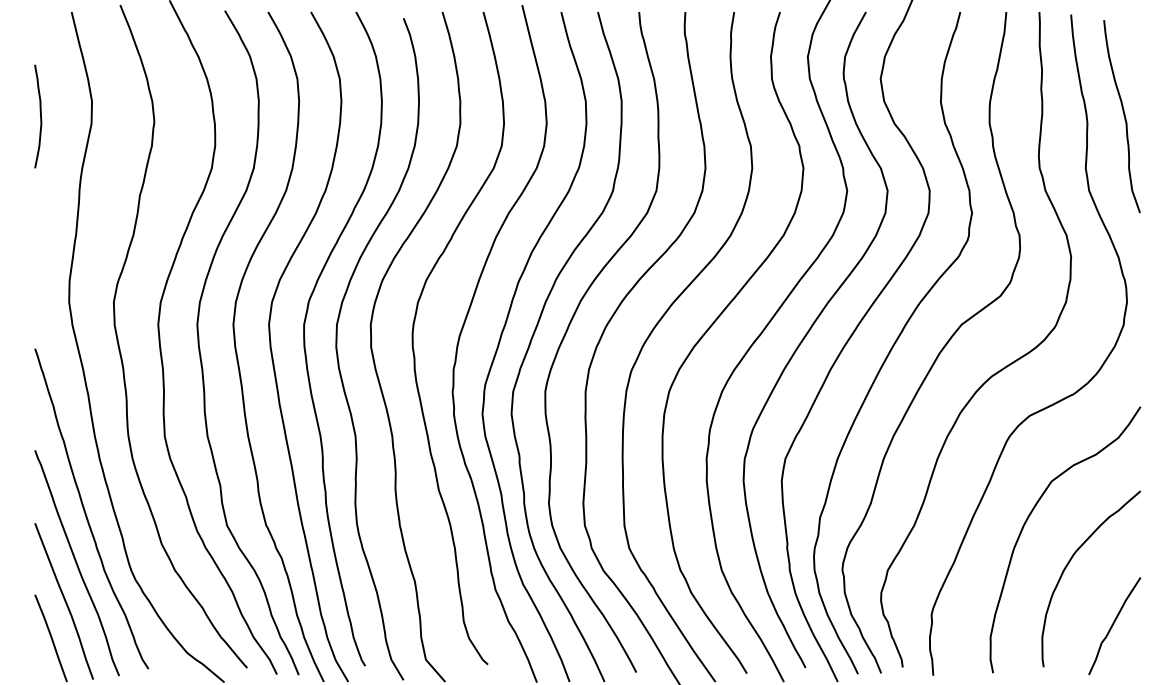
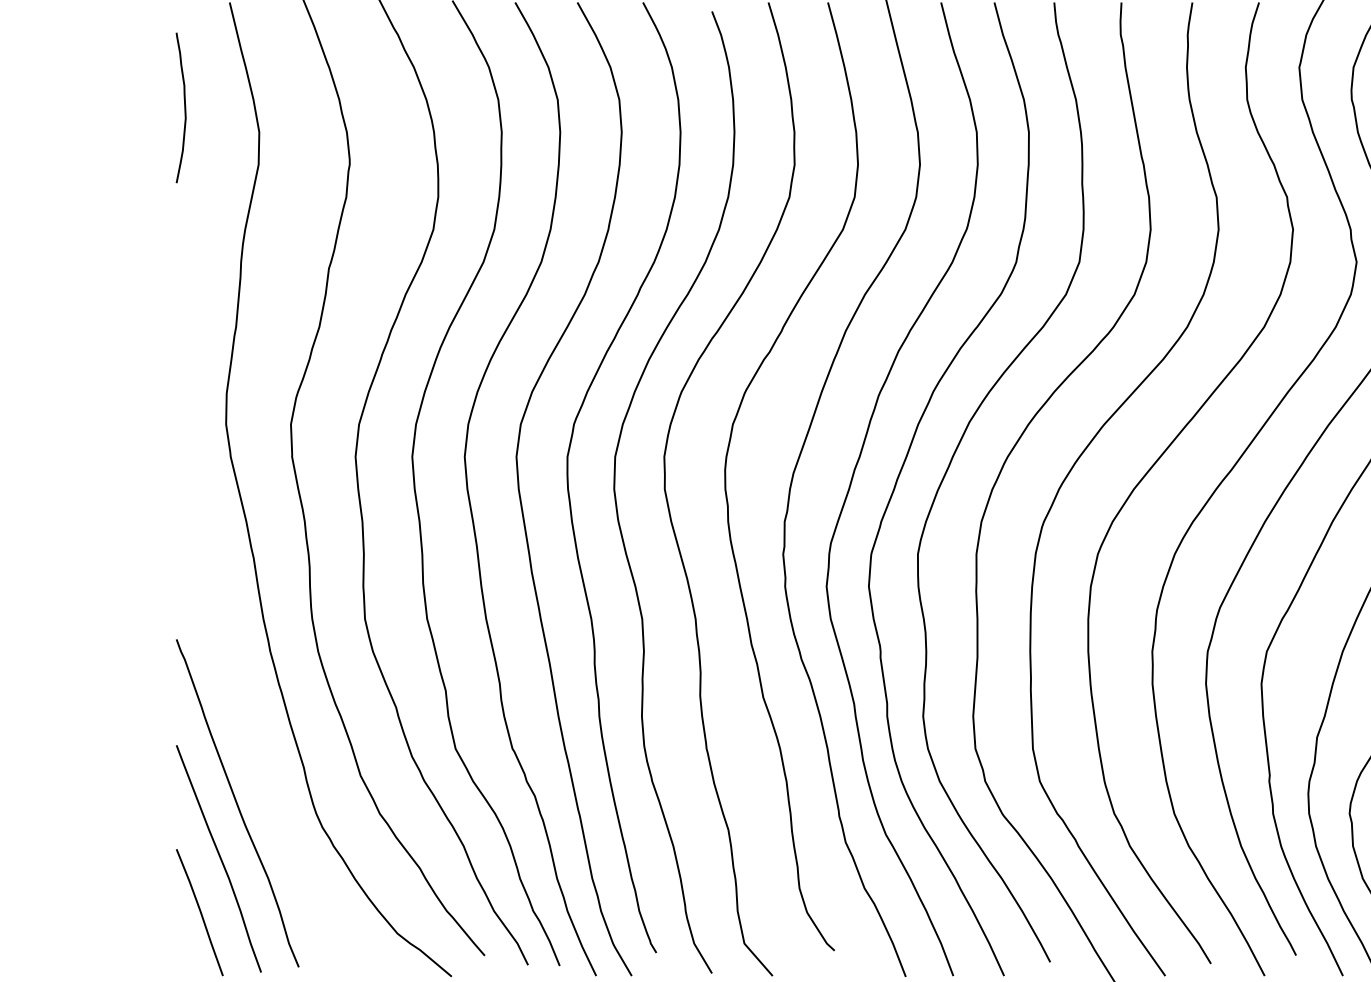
curve: (40, 116) -> (184, 107), moved
curve: (85, 509) -> (249, 725), removed

